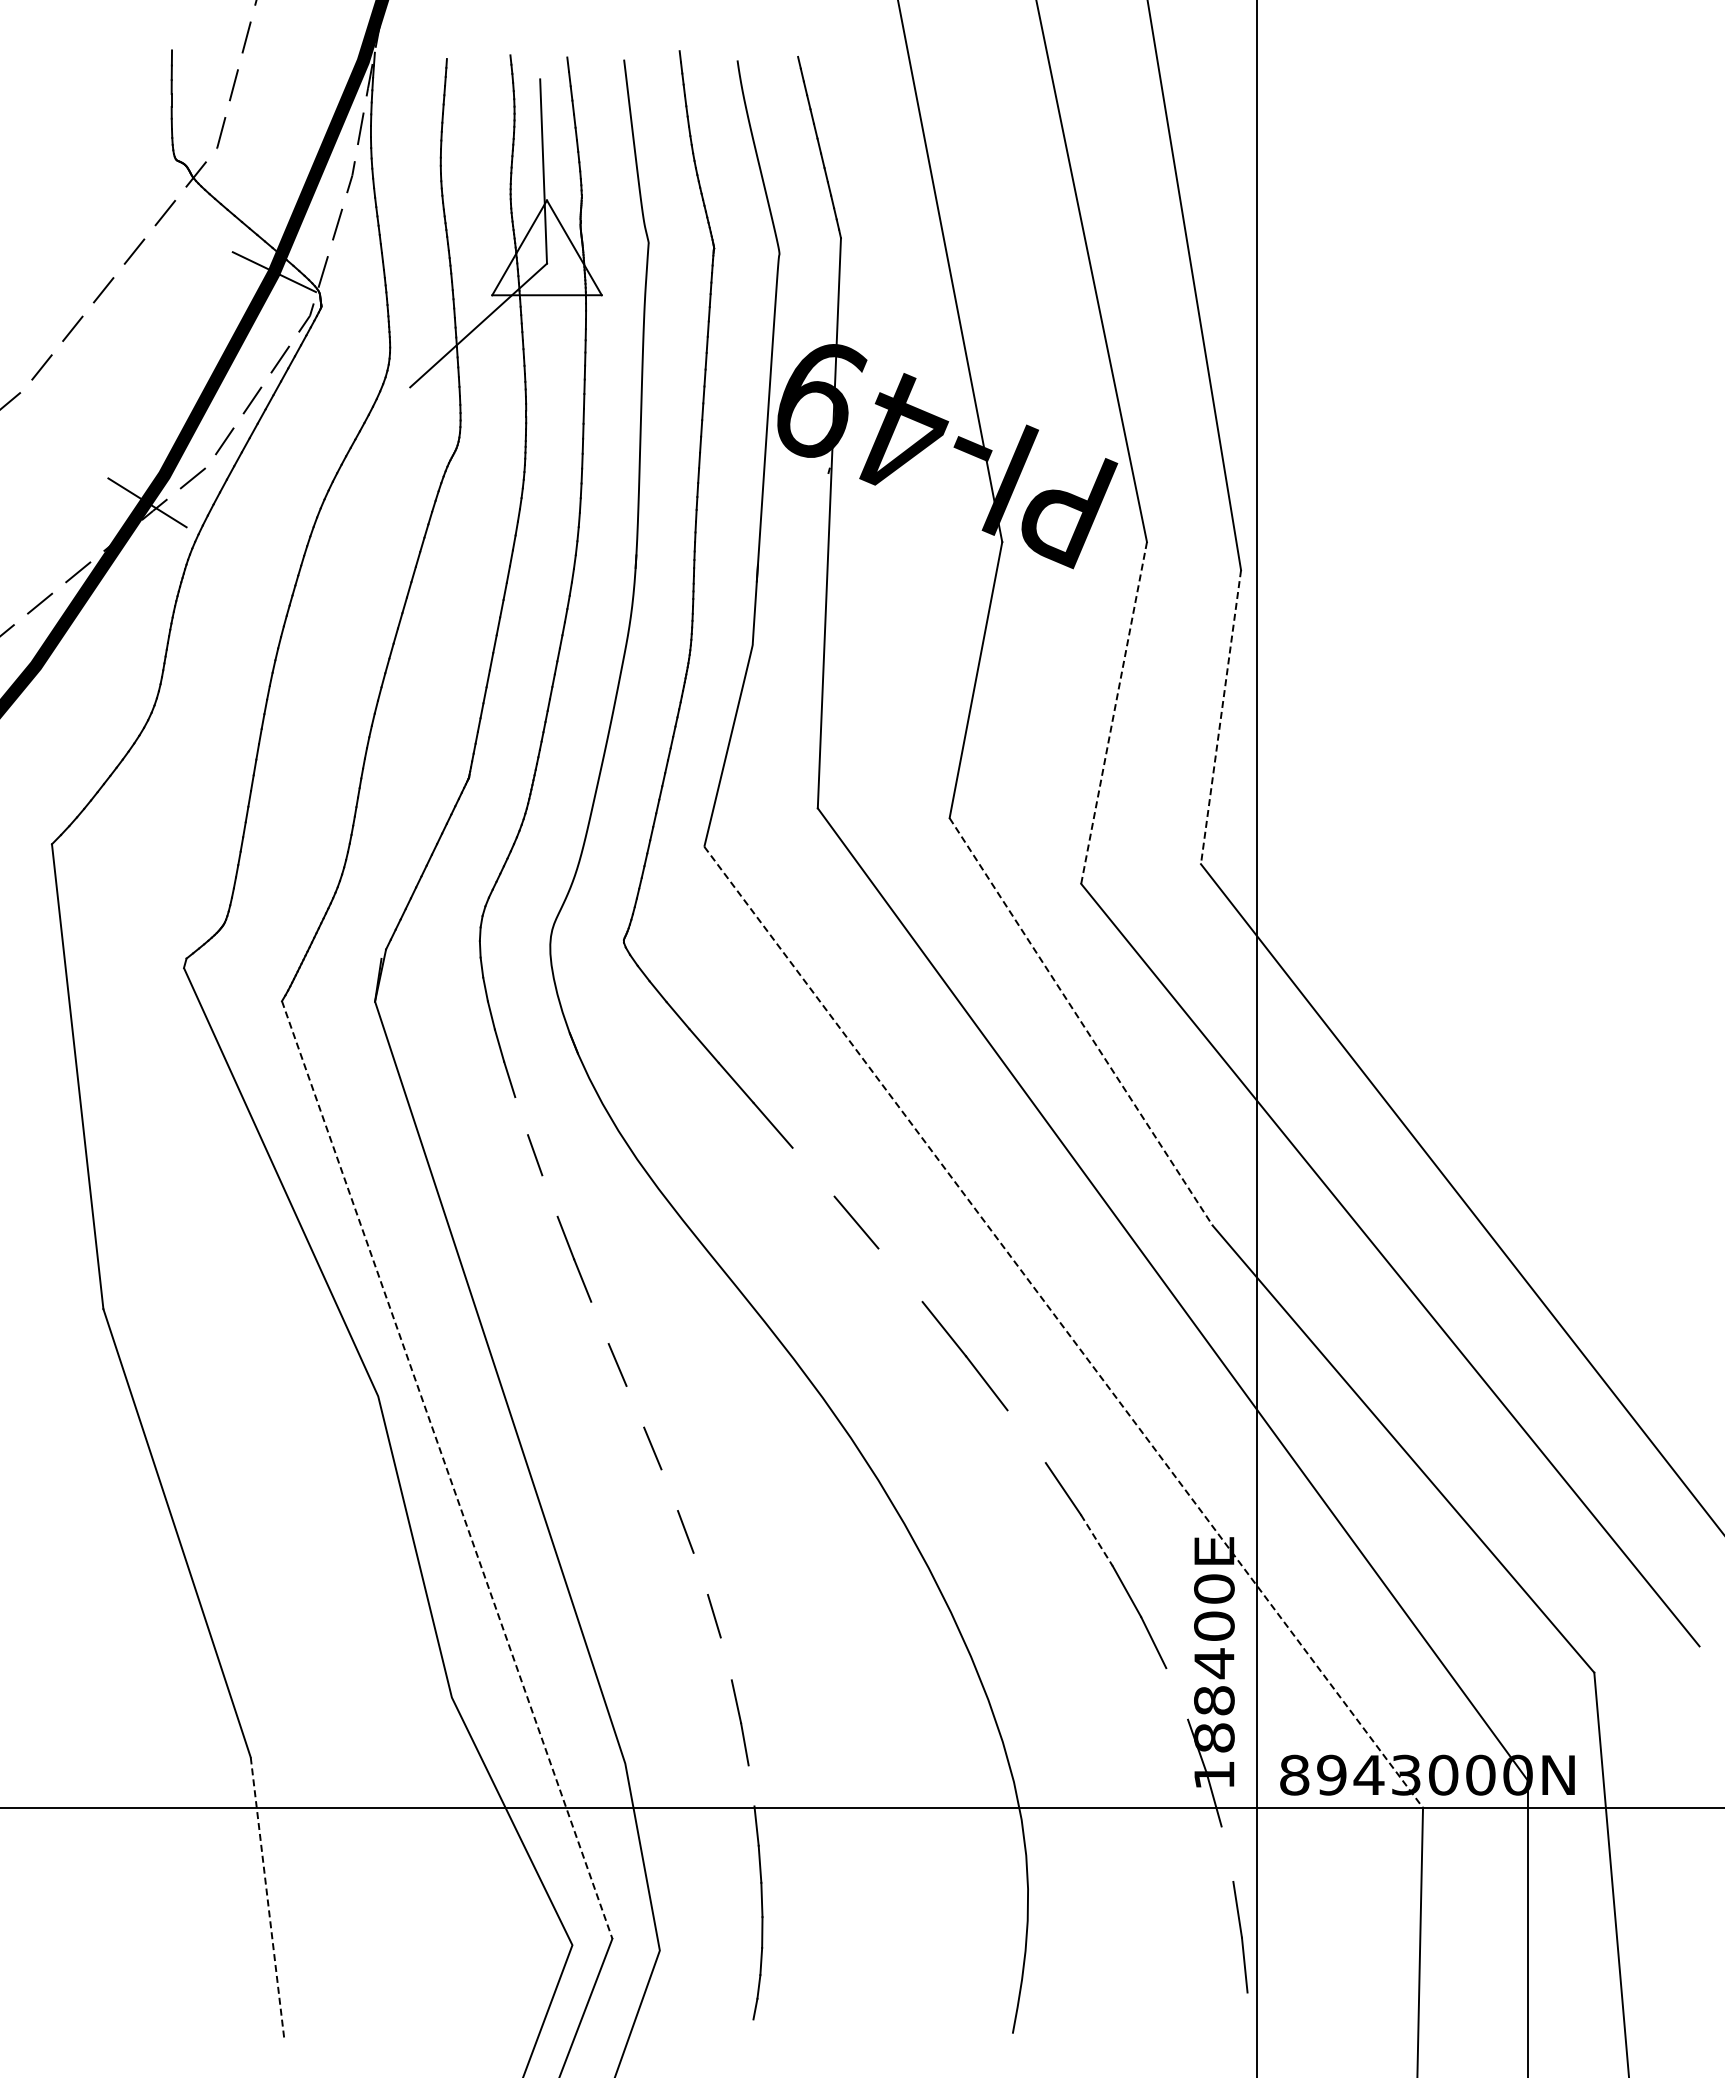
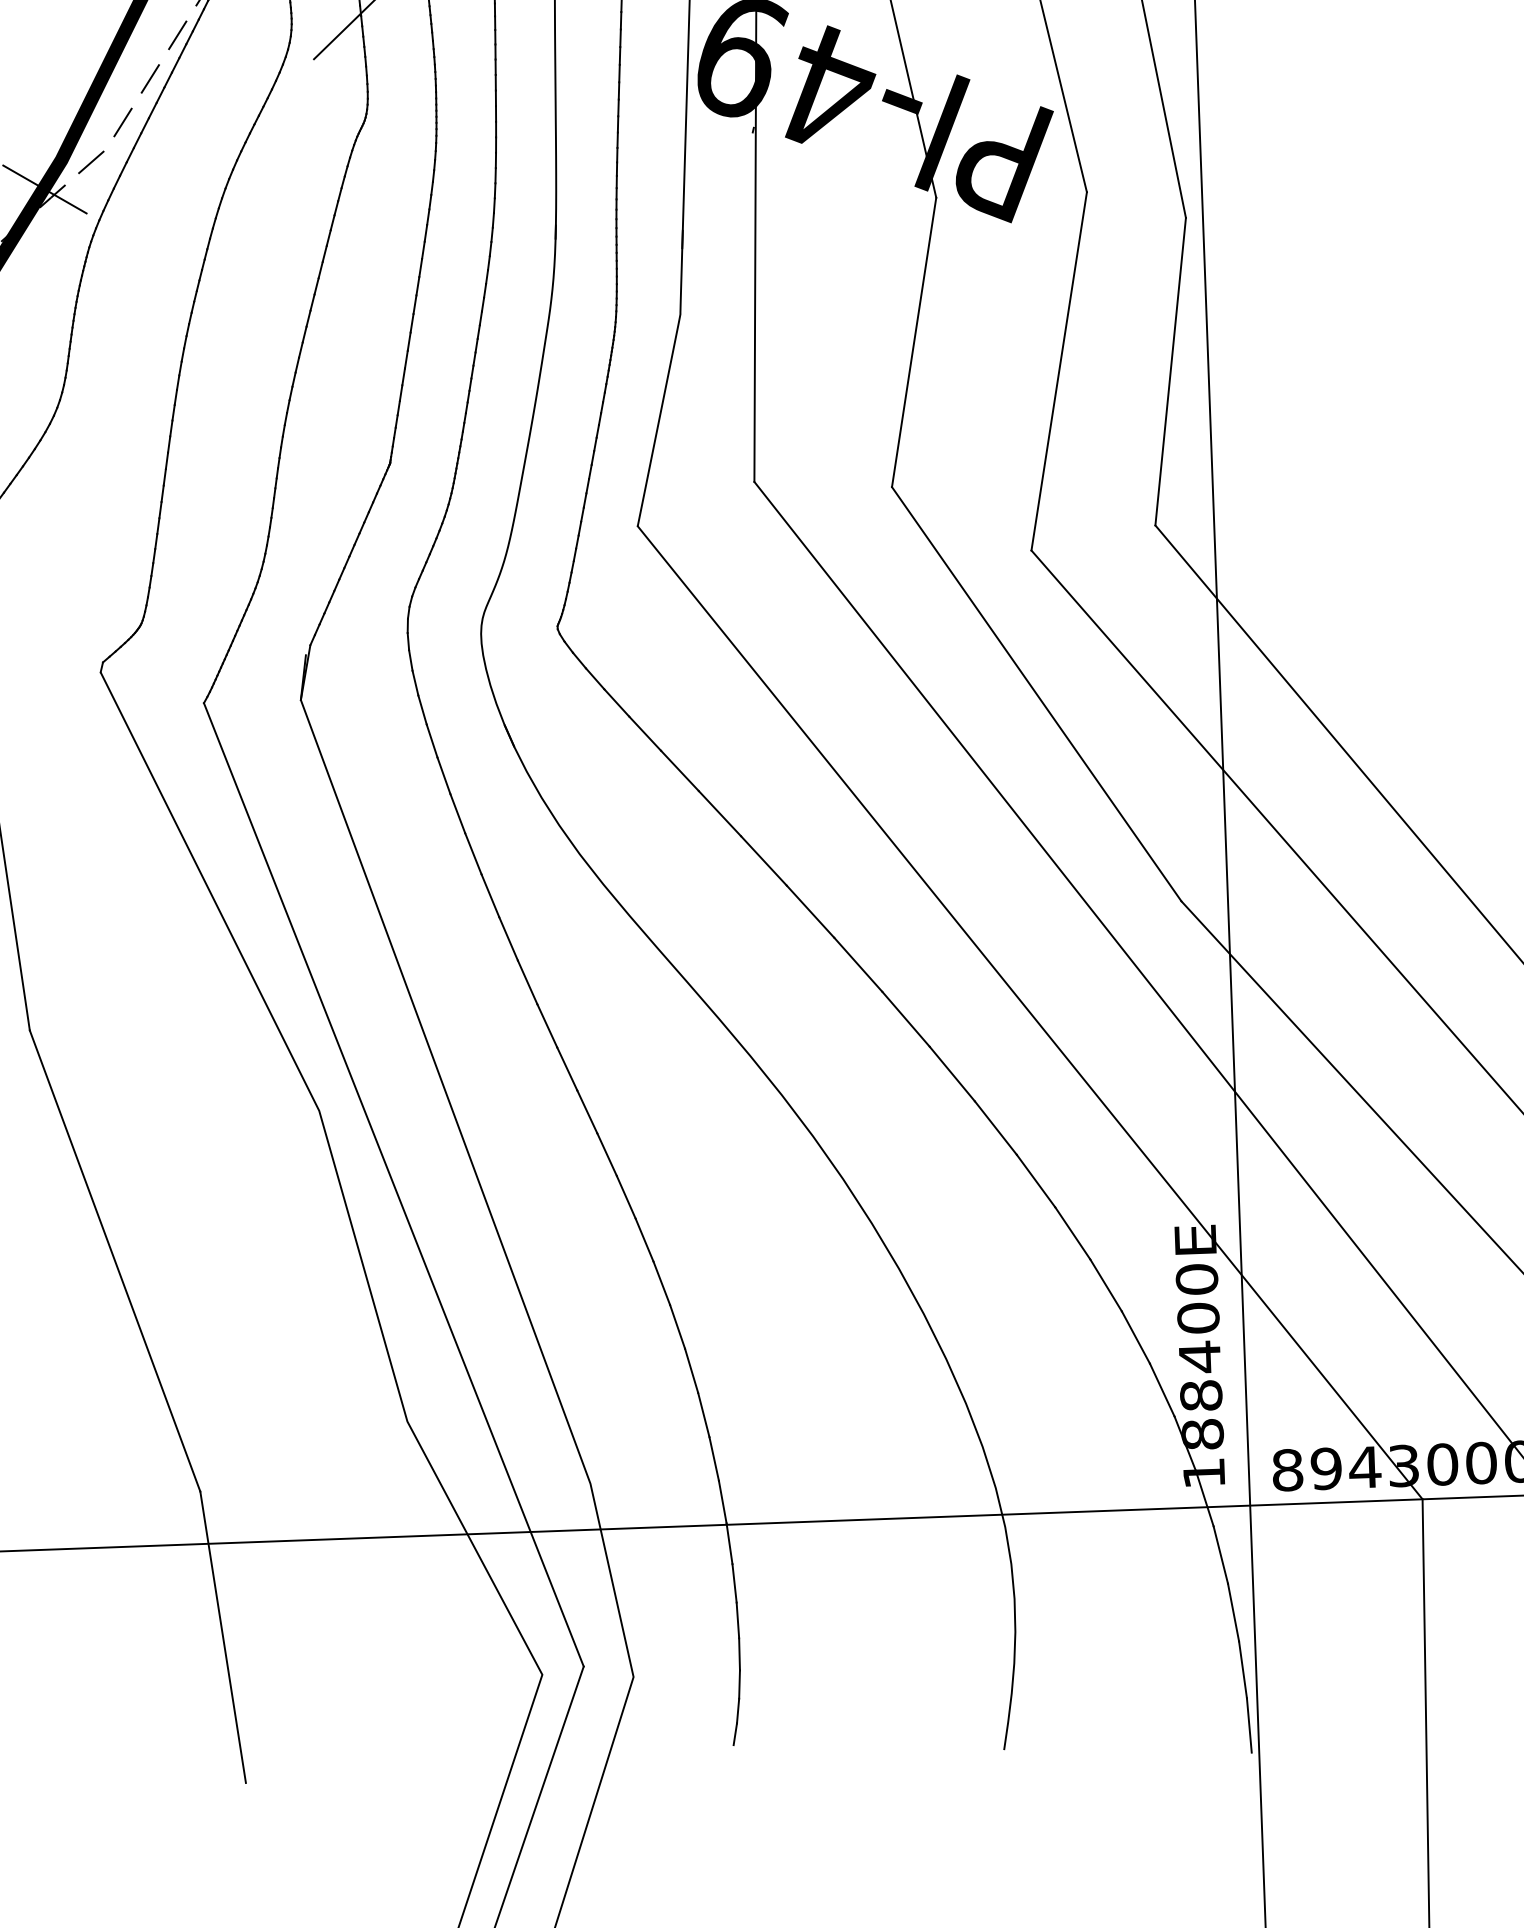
line: (1114, 713) -> (1059, 371), dashed -> solid
line: (1220, 717) -> (1170, 371), dashed -> solid
line: (1081, 1021) -> (1037, 693), dashed -> solid
line: (521, 1116) -> (457, 814), added
line: (813, 1171) -> (763, 860), added
line: (549, 1195) -> (489, 895), added
line: (900, 1275) -> (858, 965), added
line: (599, 1322) -> (546, 1025), added
line: (1063, 1327) -> (1029, 1012), dashed -> solid
line: (635, 1406) -> (587, 1111), added
line: (1026, 1436) -> (995, 1127), added
line: (447, 1470) -> (394, 1185), dashed -> solid
line: (669, 1490) -> (626, 1197), added
line: (1097, 1540) -> (1073, 1233), dashed -> solid
line: (700, 1573) -> (661, 1282), added
line: (725, 1658) -> (690, 1370), added
line: (1177, 1693) -> (1162, 1389), added
line: (751, 1785) -> (722, 1501), added
line: (1227, 1853) -> (1220, 1554), added
line: (267, 1898) -> (223, 1637), dashed -> solid
line: (1248, 2018) -> (1248, 1725), added

